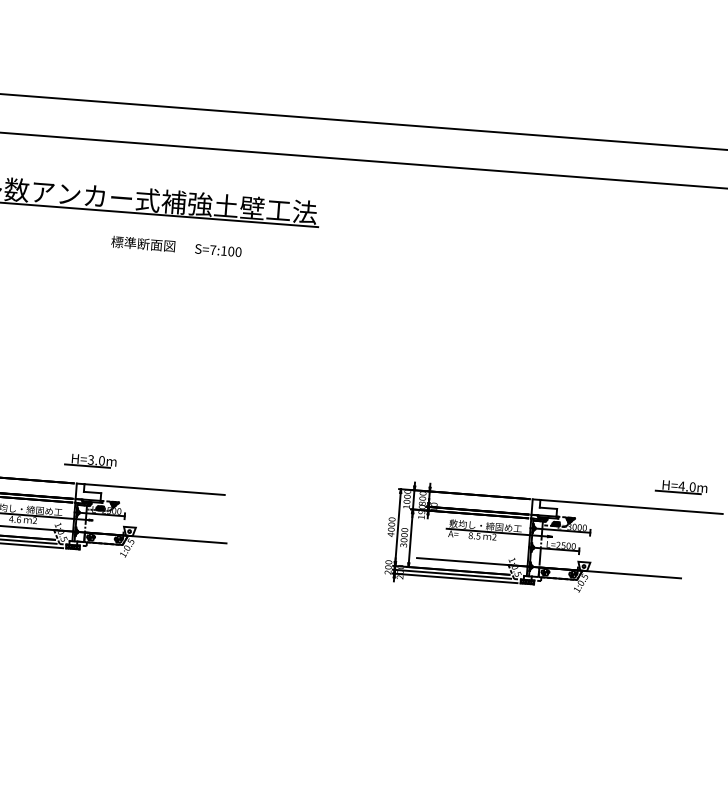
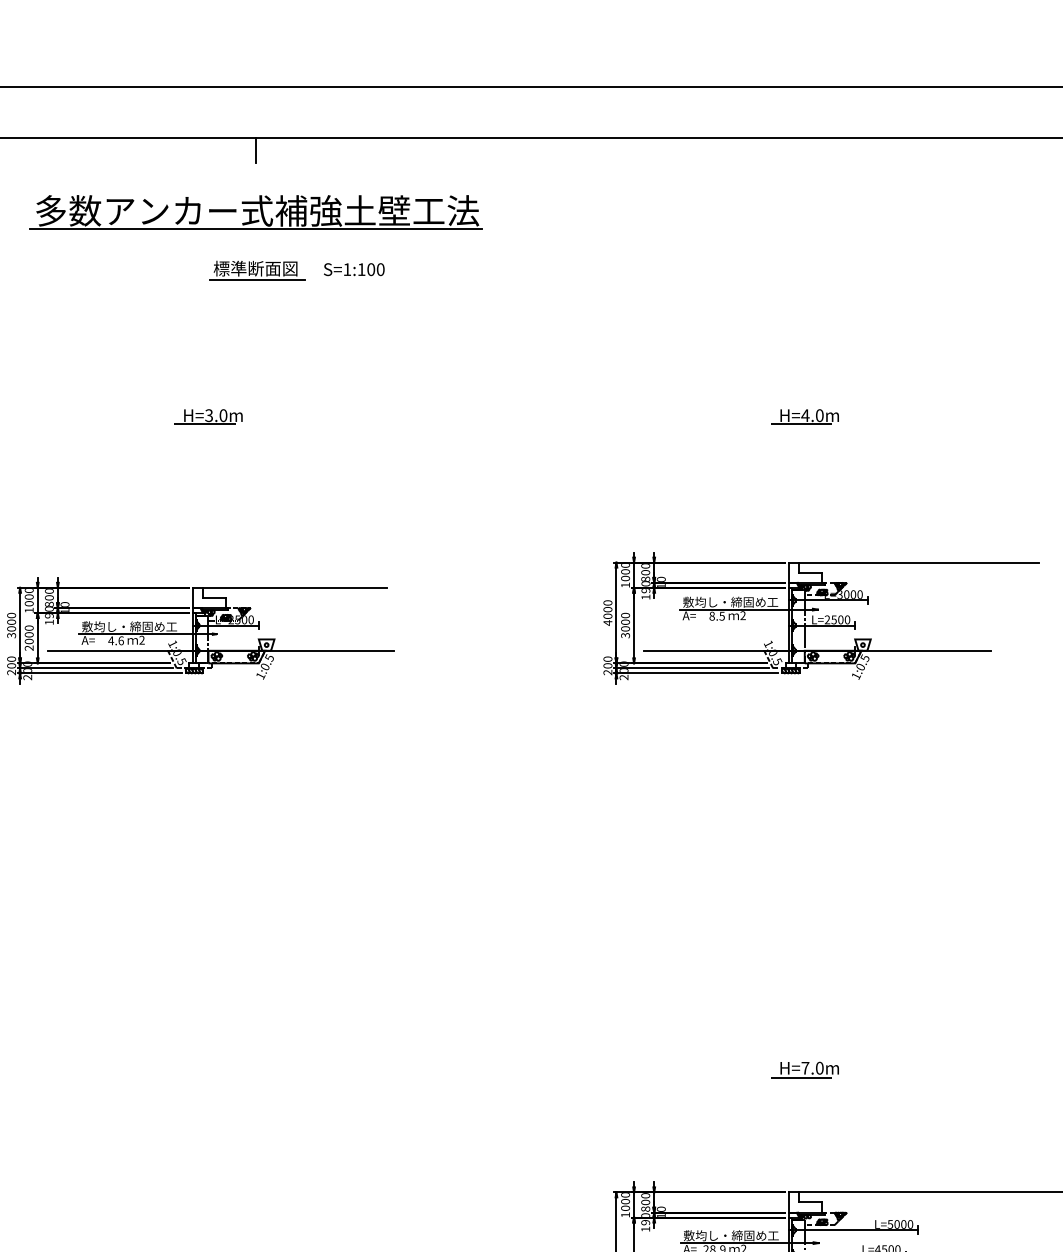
line: (150, 153) -> (256, 149), added
text: (213, 250) -> (347, 269), S=7:100 -> S=1:100
line: (143, 253) -> (256, 280), added
part: (90, 460) -> (208, 416), moved
part: (681, 486) -> (804, 416), moved

